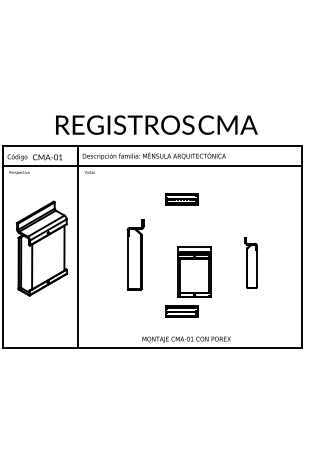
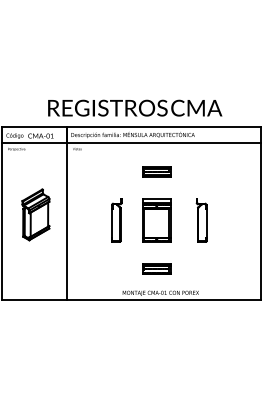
part: (41, 248) -> (35, 214), size x0.62
part: (135, 255) -> (116, 220), size x0.71
part: (251, 263) -> (201, 220), moved
part: (194, 272) -> (156, 220), moved

